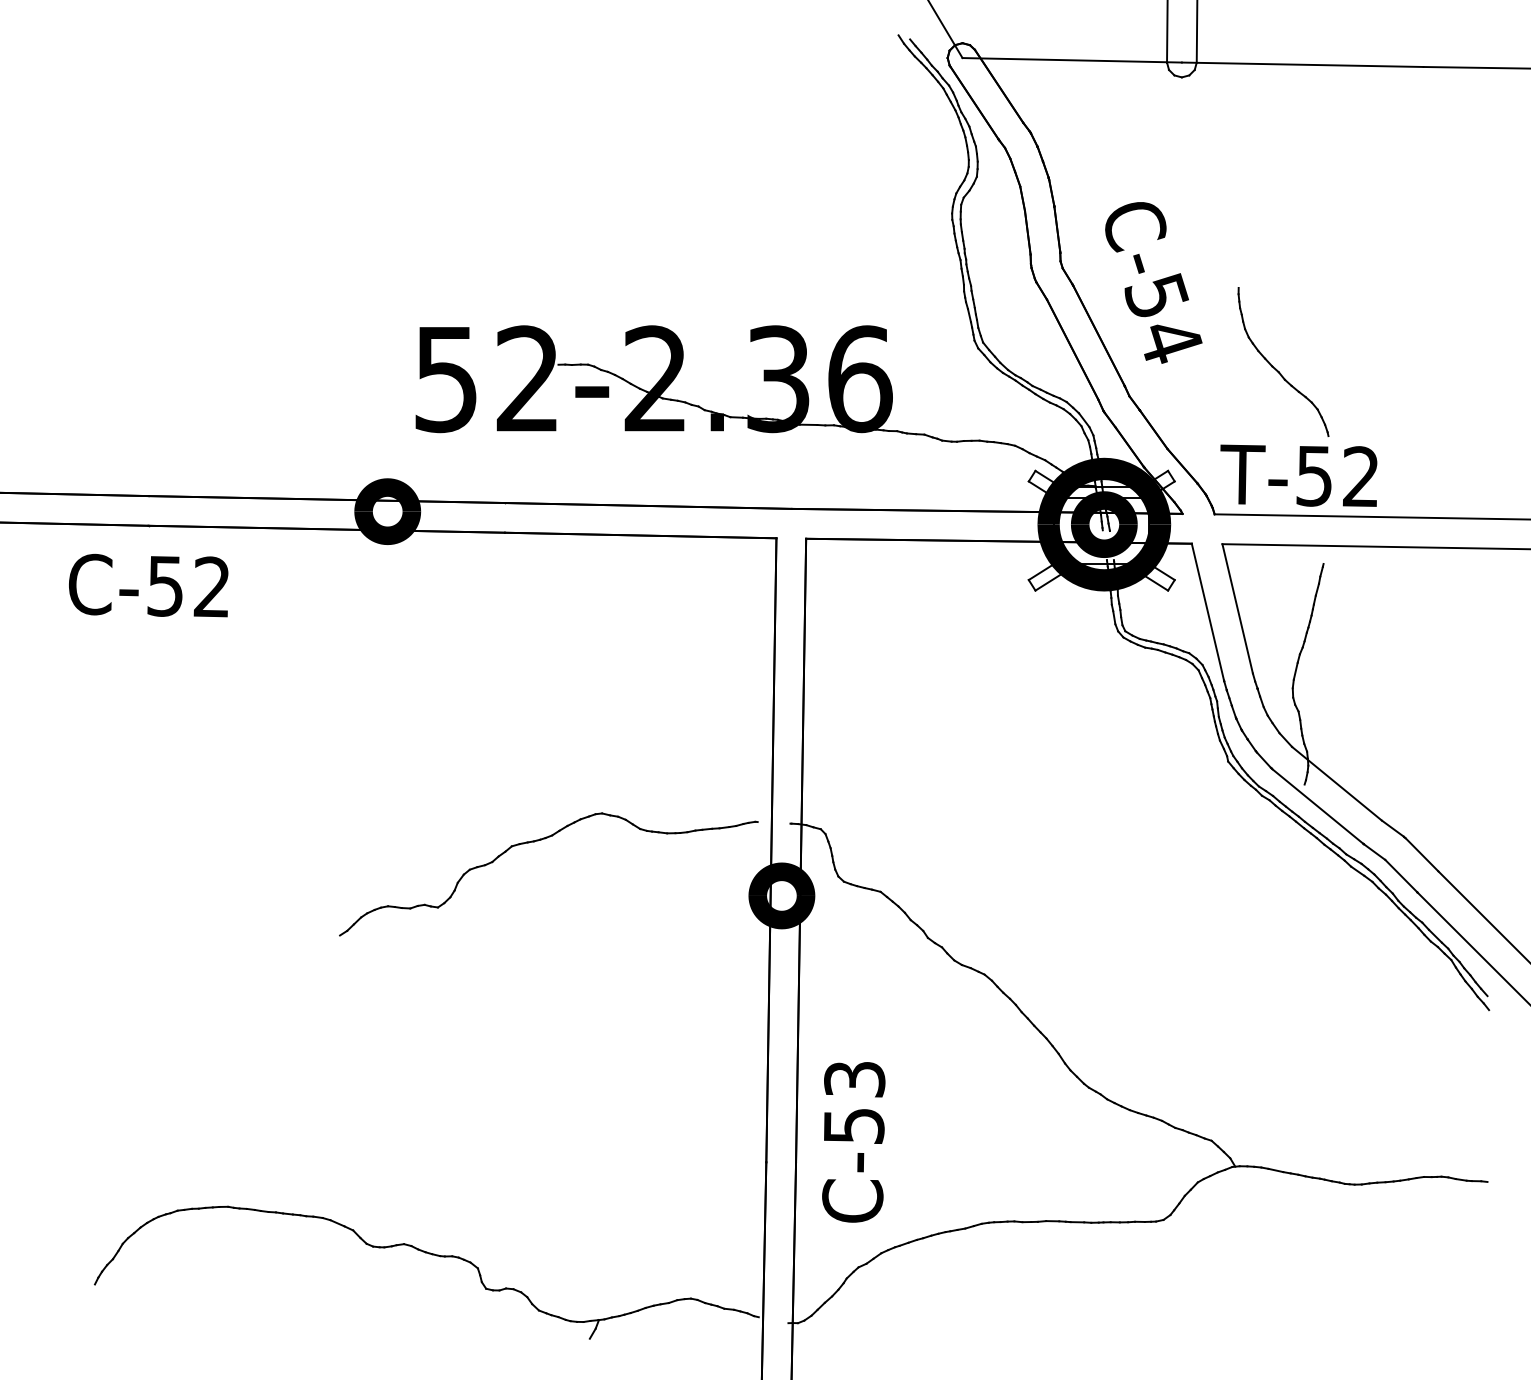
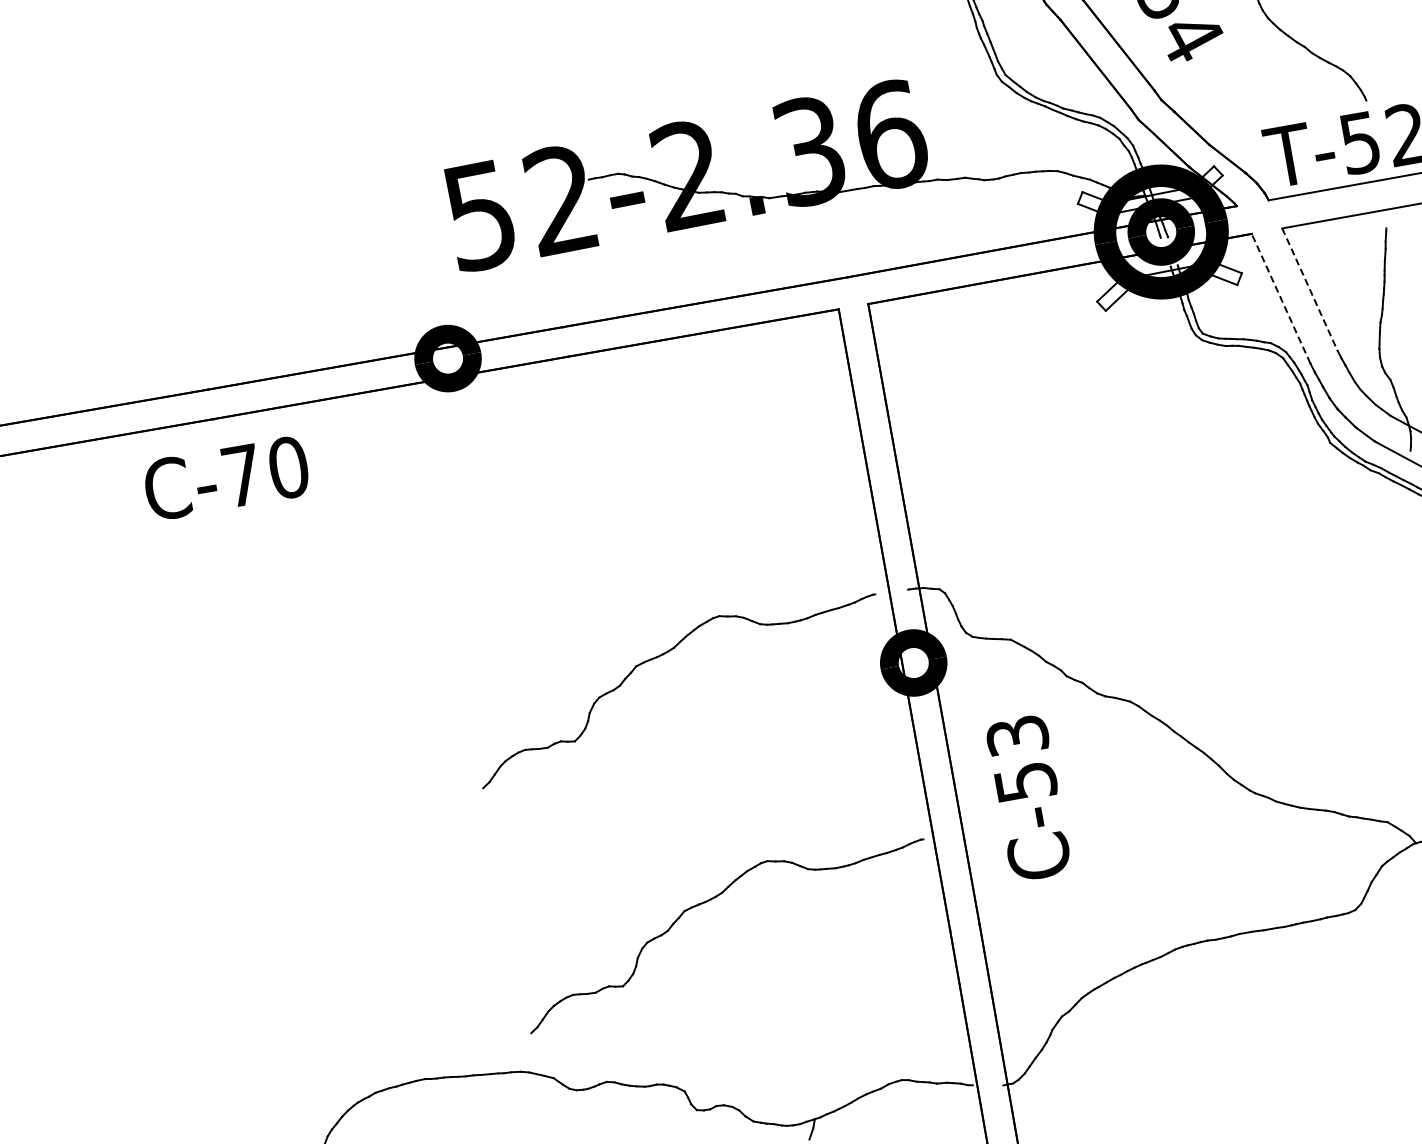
text: (188, 586) -> (265, 471), C-52 -> C-70
line: (1237, 609) -> (1309, 290), solid -> dashed
line: (1207, 611) -> (1280, 298), solid -> dashed
part: (538, 1088) -> (709, 901), added
text: (853, 1142) -> (1028, 798), moved

